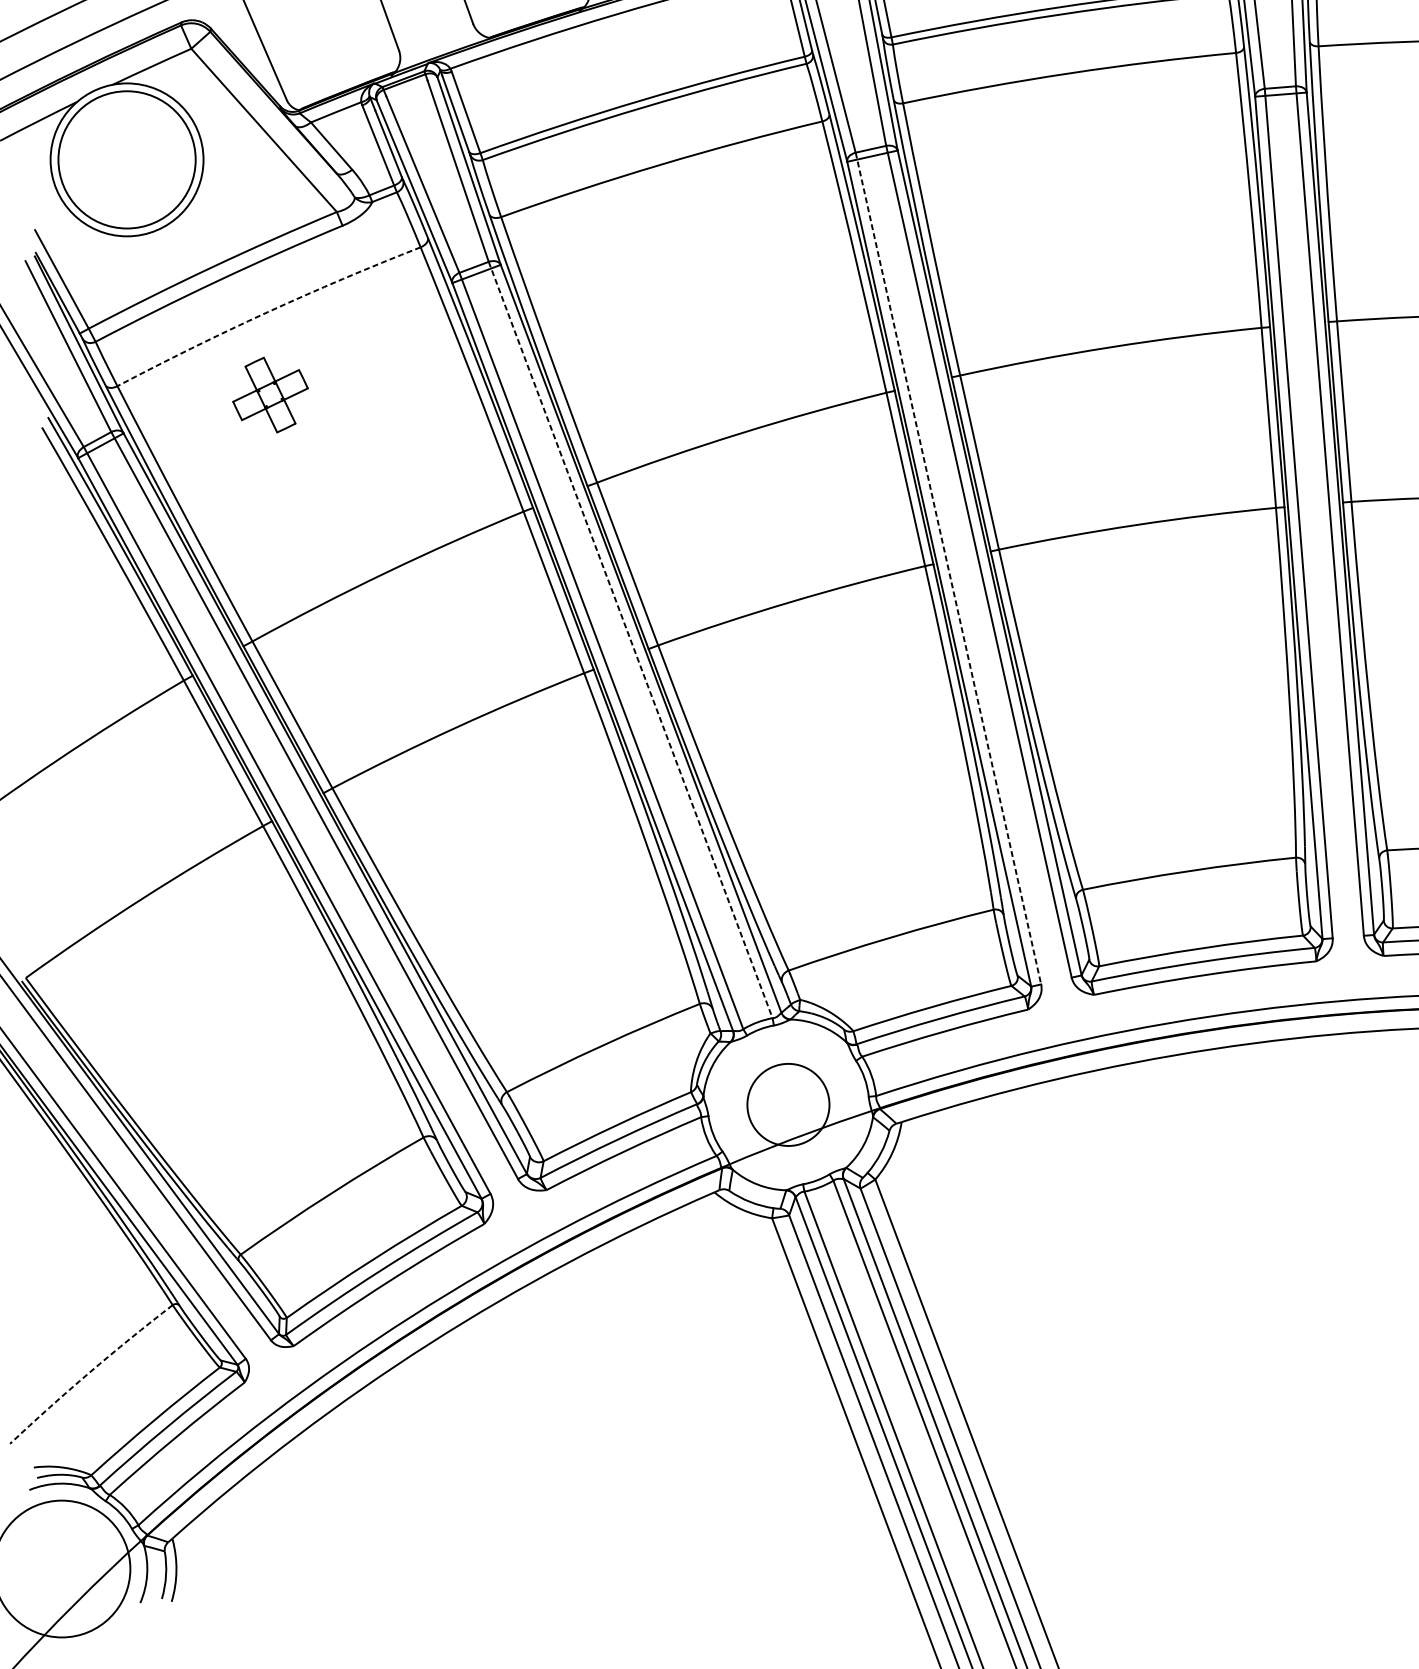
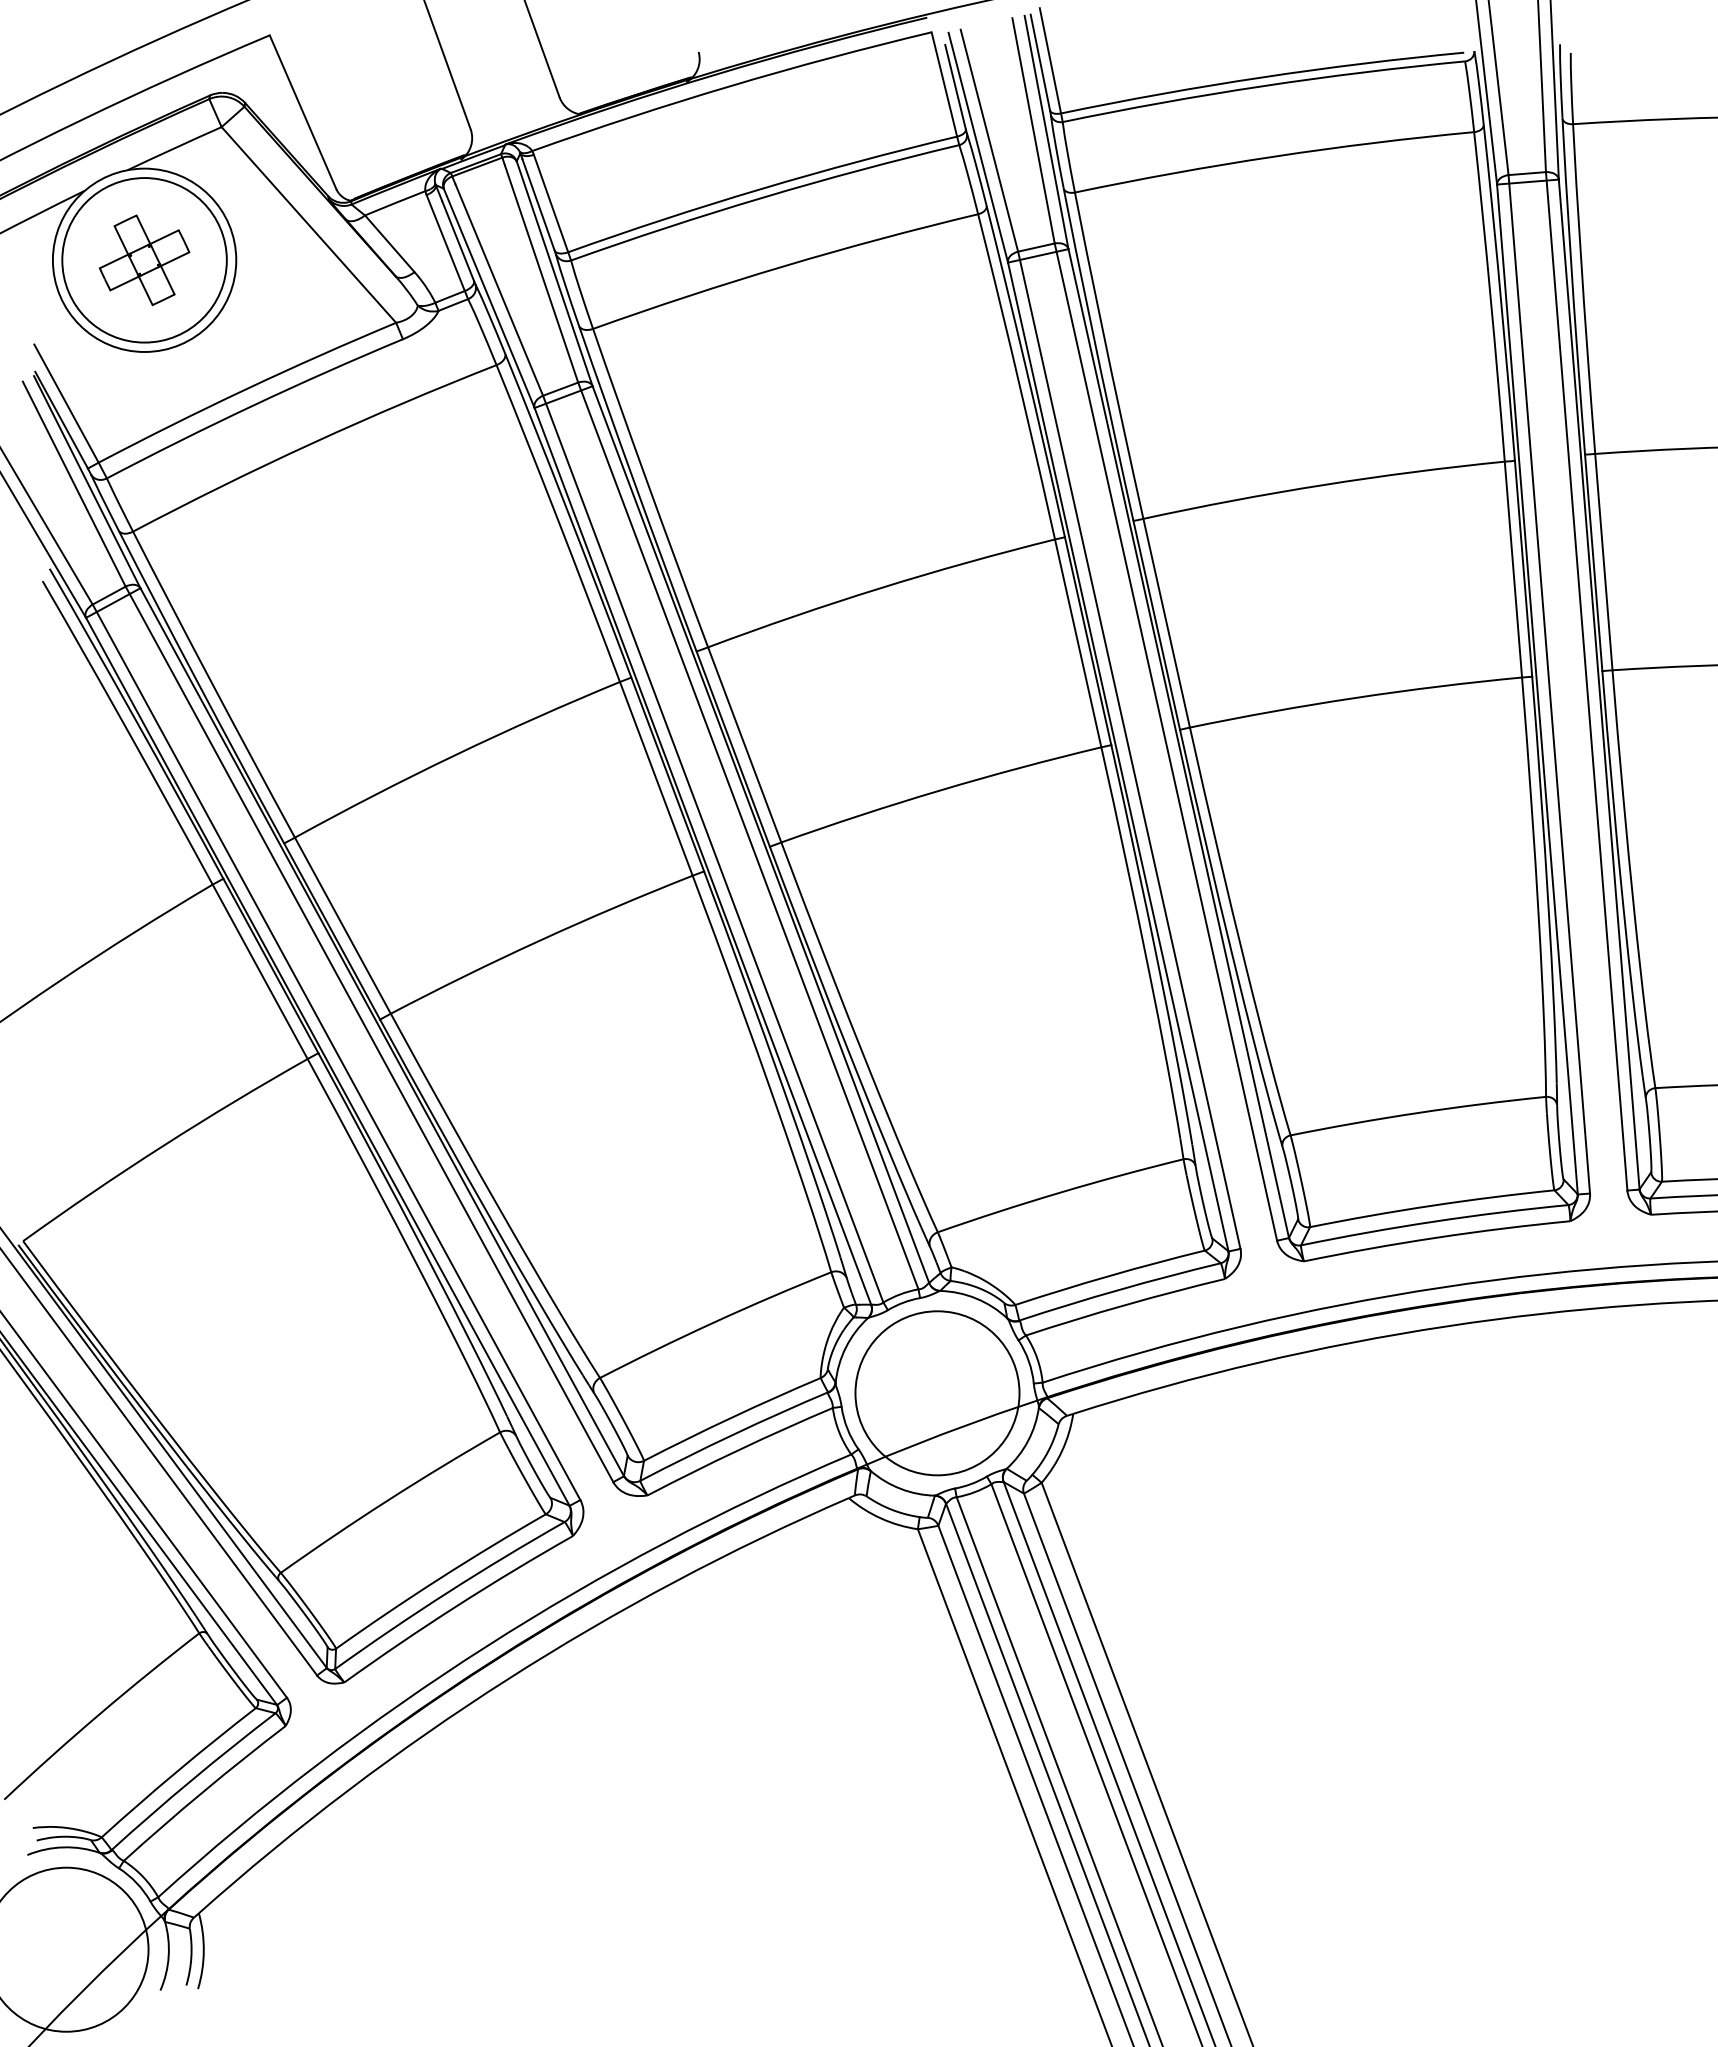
arc: (267, 312) -> (312, 443), dashed -> solid
part: (270, 395) -> (144, 260), moved
line: (948, 568) -> (1129, 750), dashed -> solid
line: (630, 640) -> (748, 836), dashed -> solid
circle: (788, 1105) -> (937, 1393), size x1.67
arc: (89, 1372) -> (99, 1714), dashed -> solid

